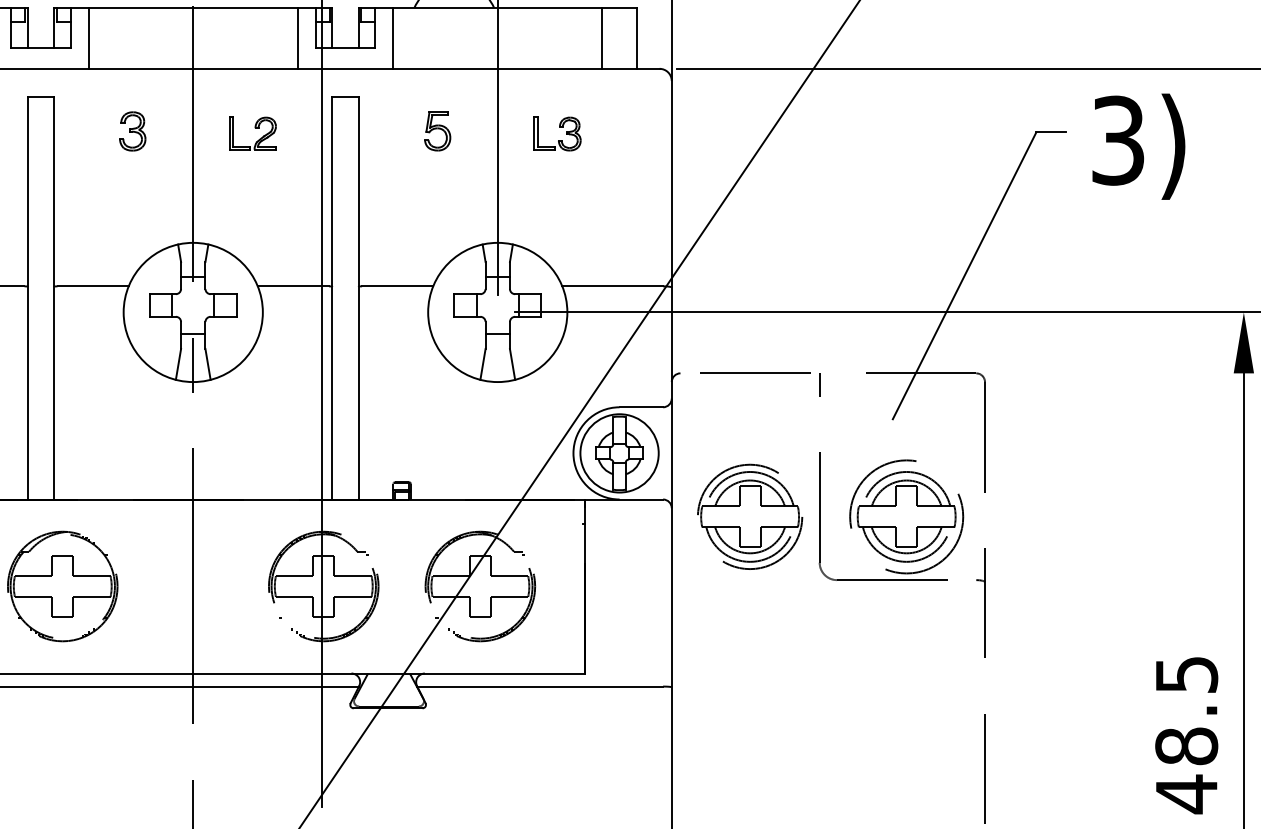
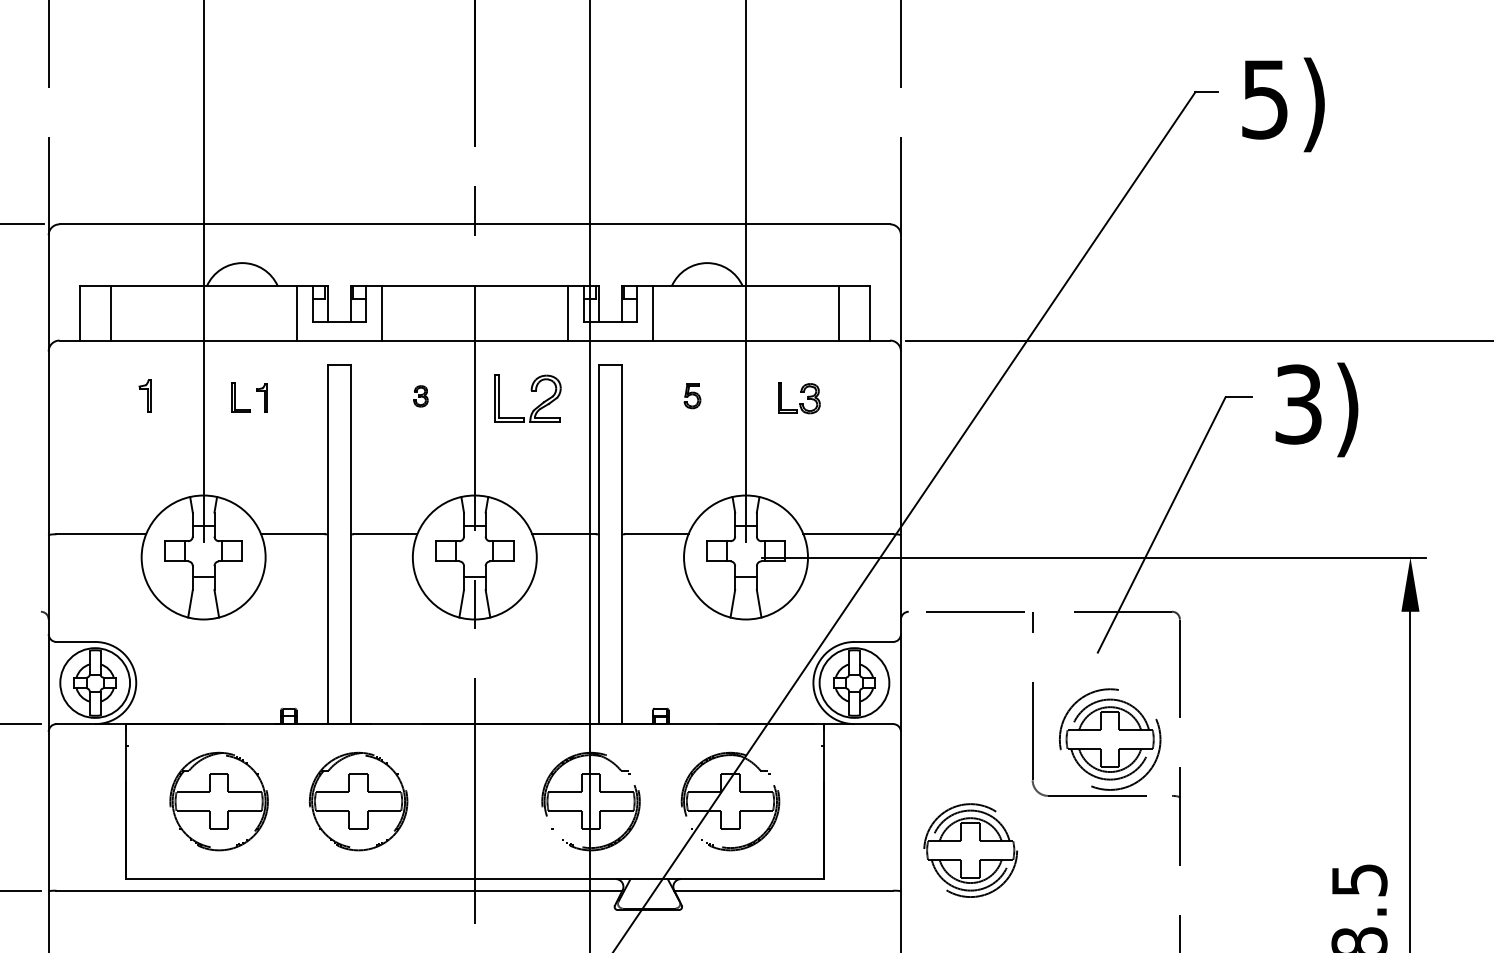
part: (132, 131) -> (420, 396), size x0.6
part: (437, 131) -> (692, 396), size x0.7
part: (252, 132) -> (527, 397), size x1.6
part: (749, 516) -> (970, 850), moved

